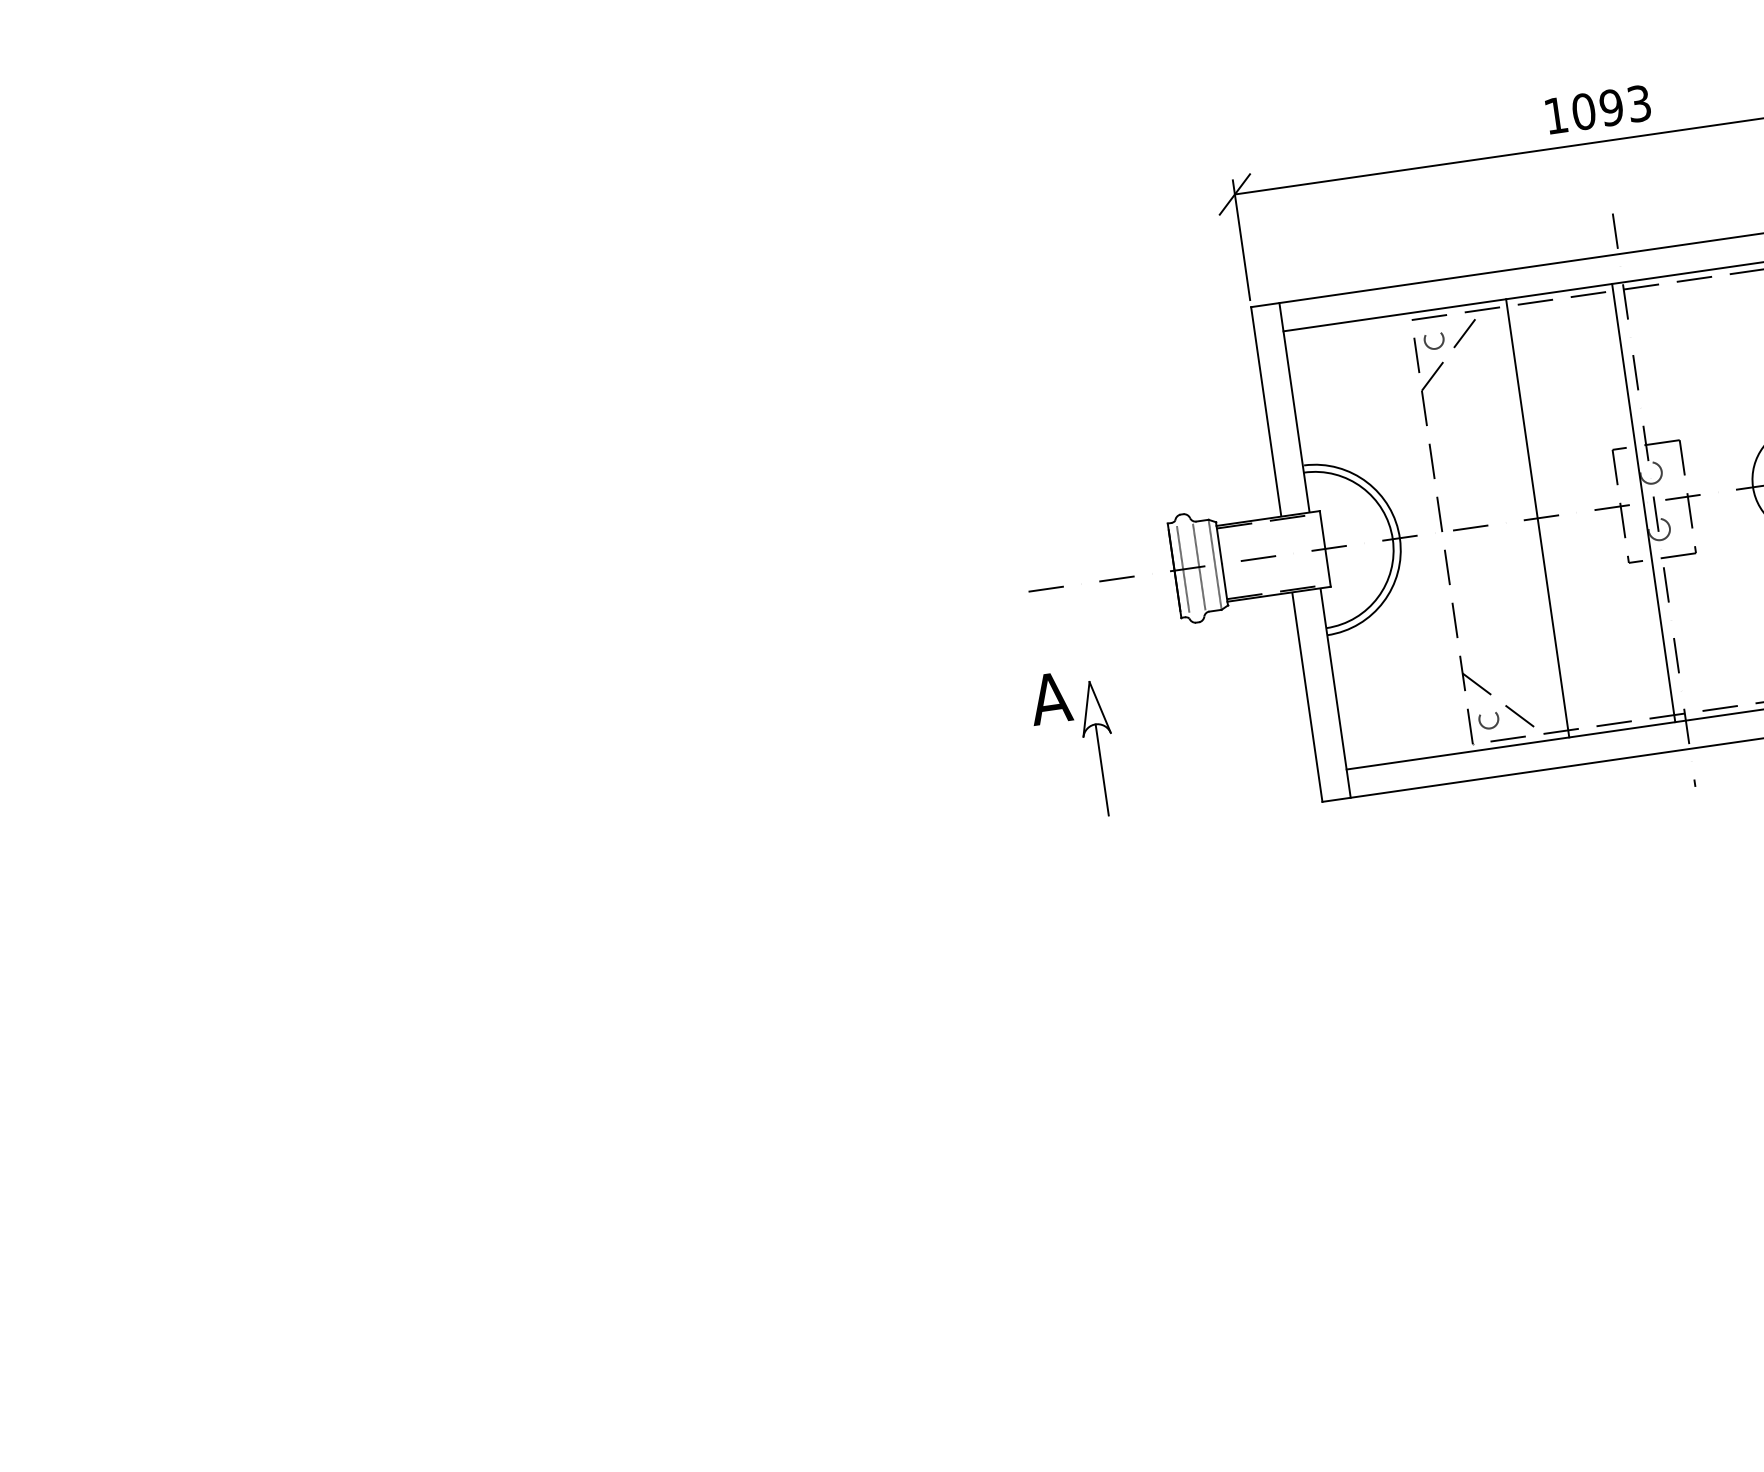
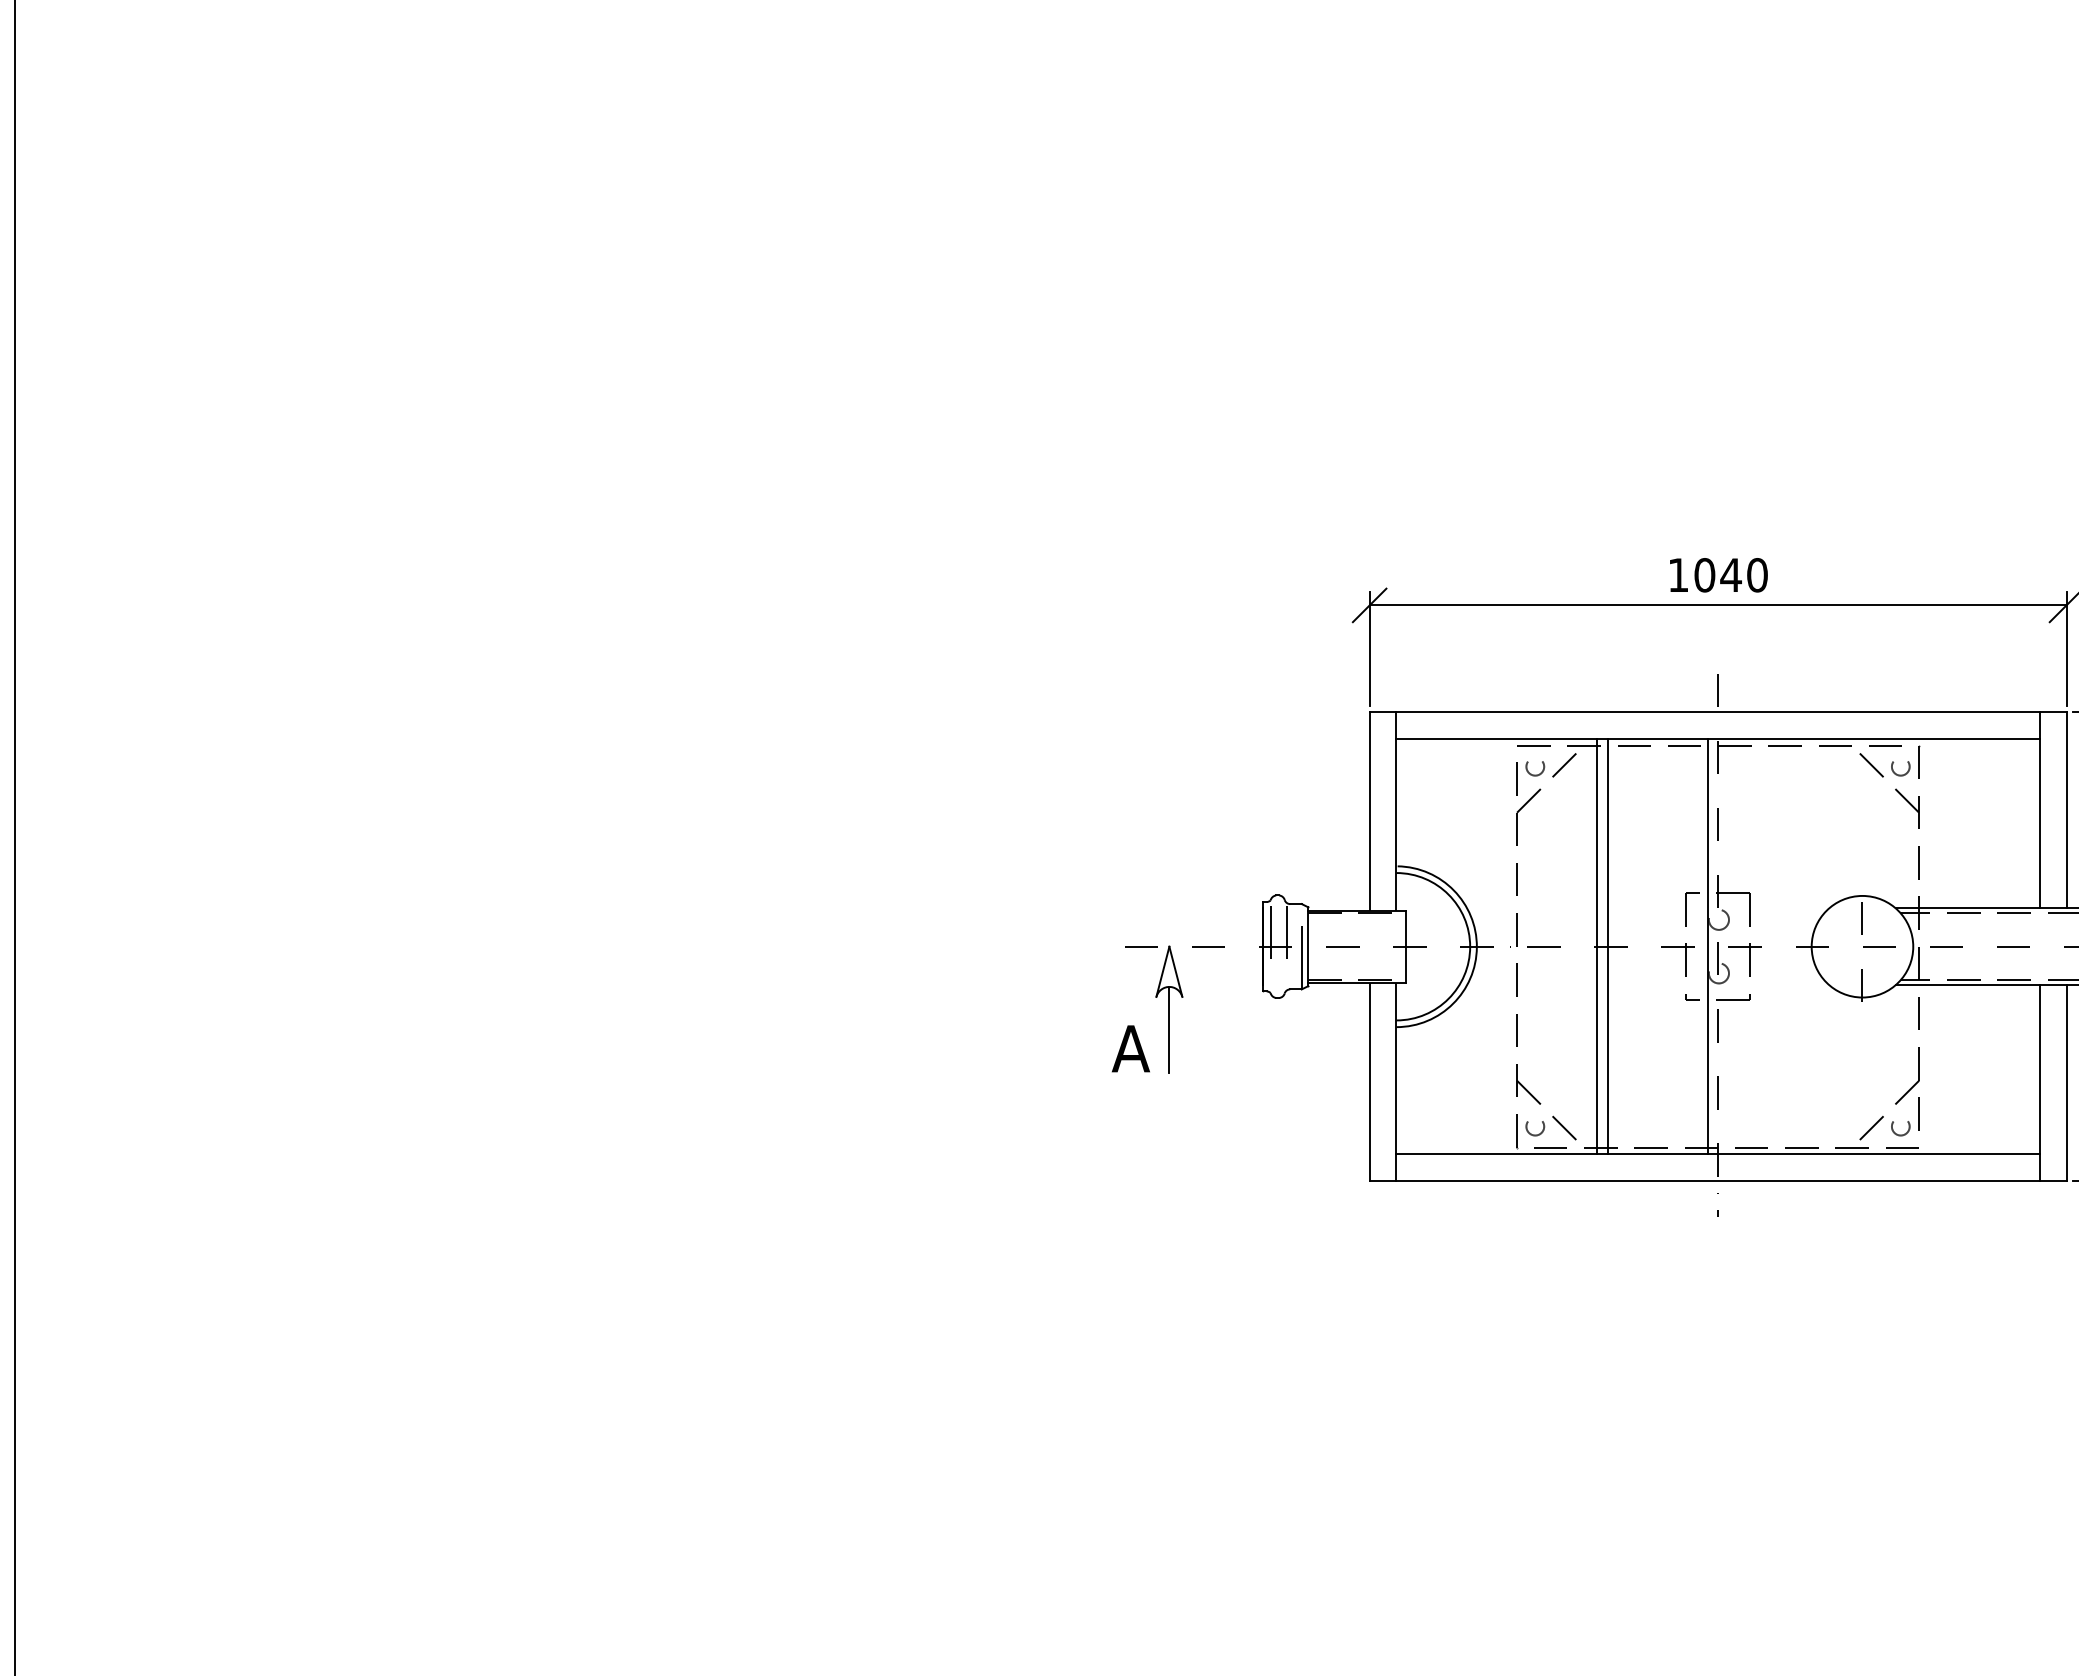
text: (1624, 106) -> (1743, 575), 1093 -> 1040
line: (1527, 519) -> (1597, 946), added
part: (1099, 748) -> (1169, 1009), moved

